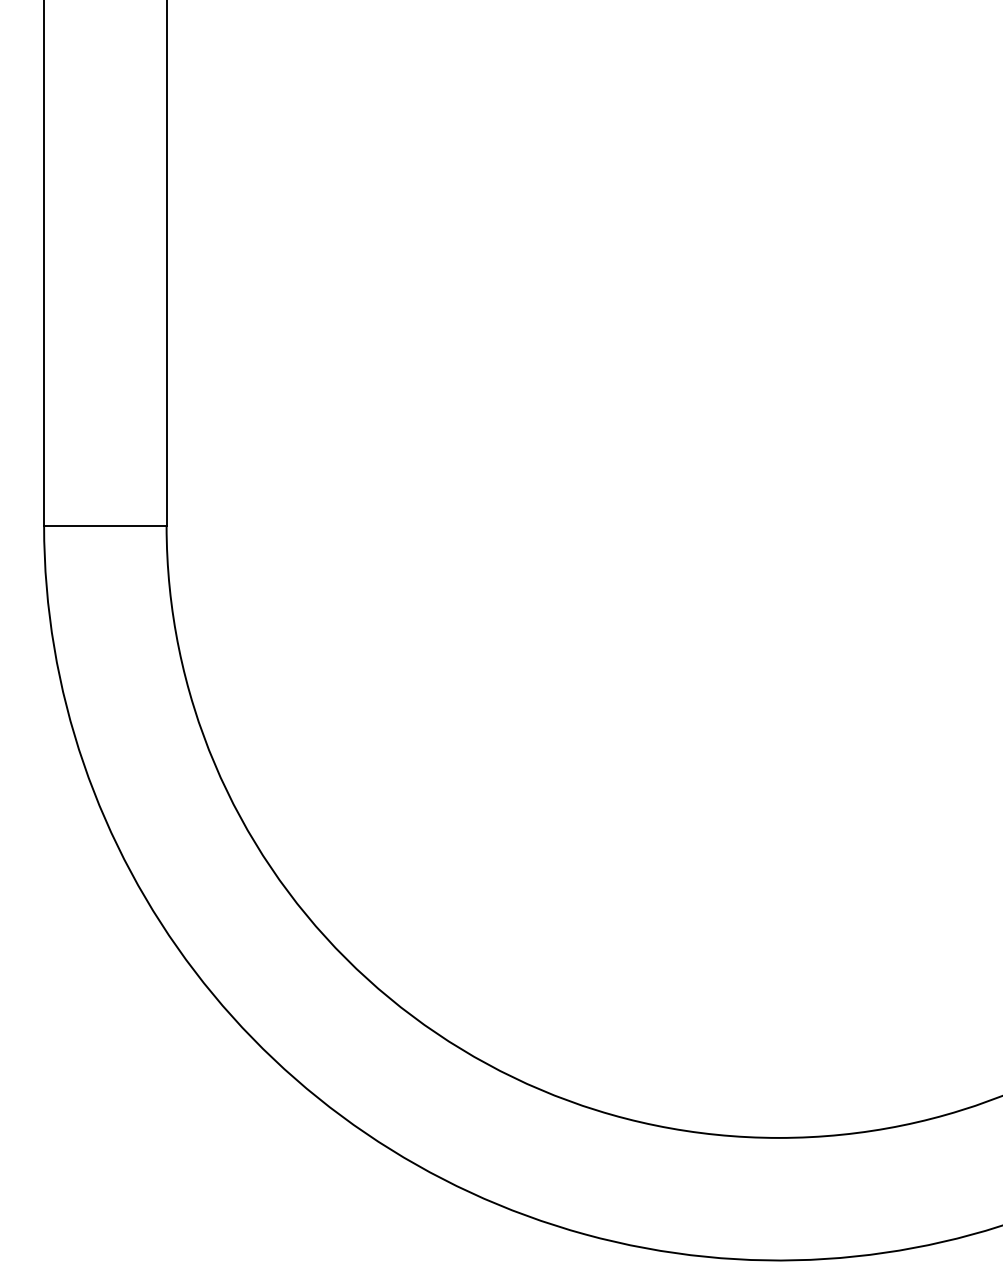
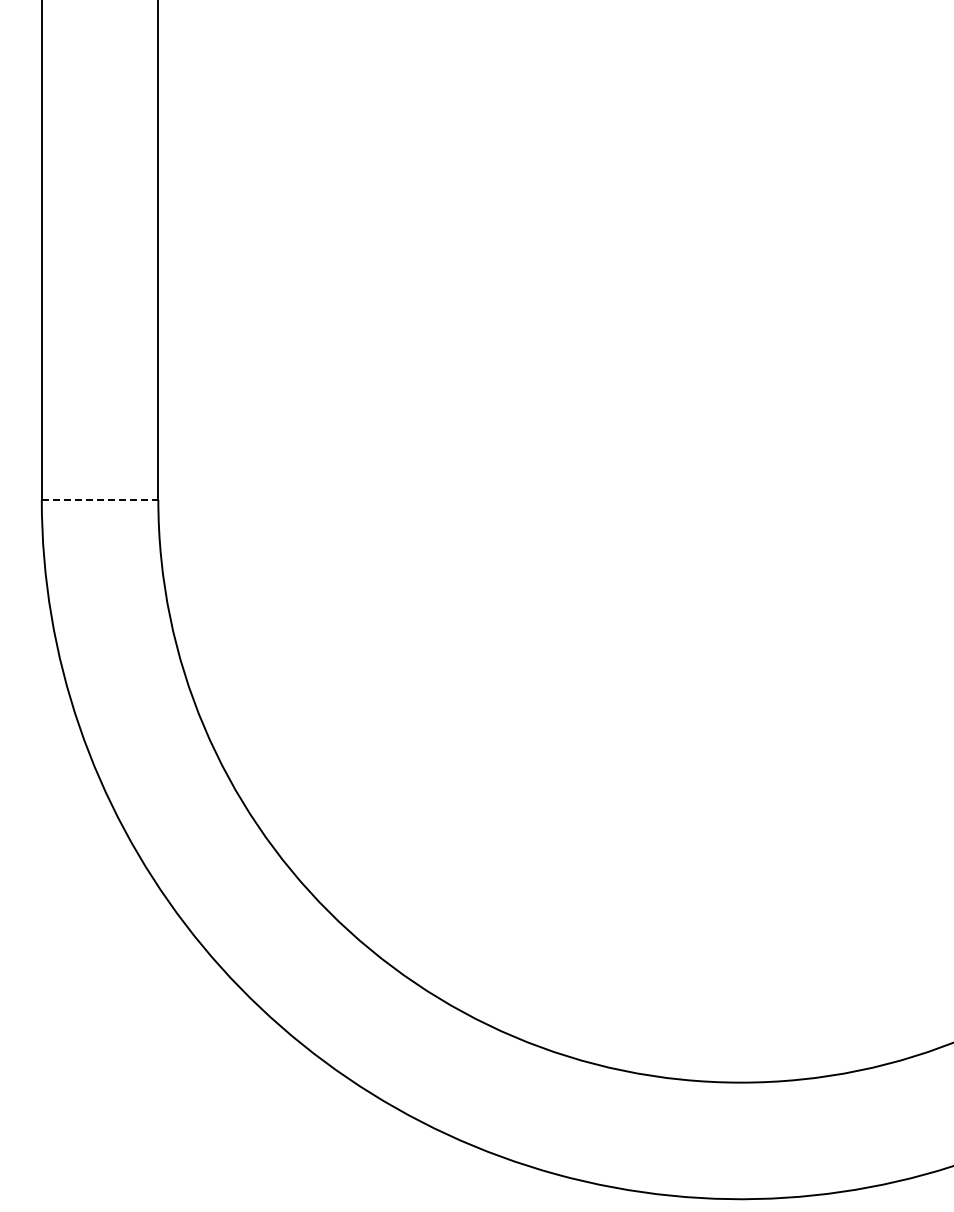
line: (105, 525) -> (100, 499), solid -> dashed

